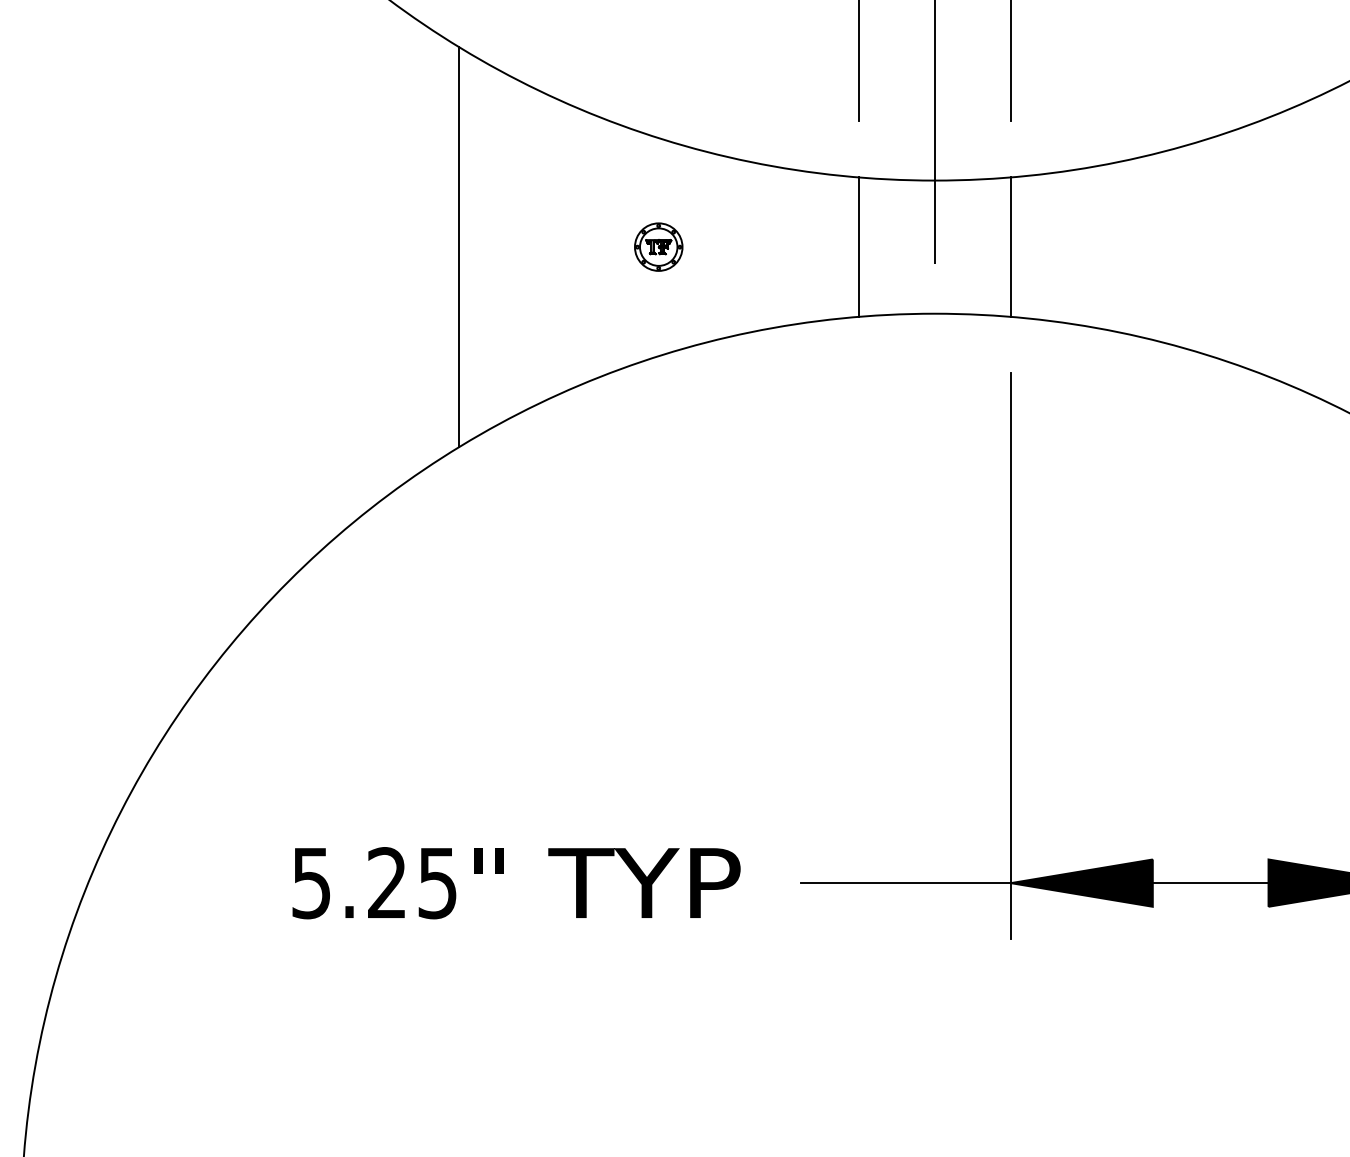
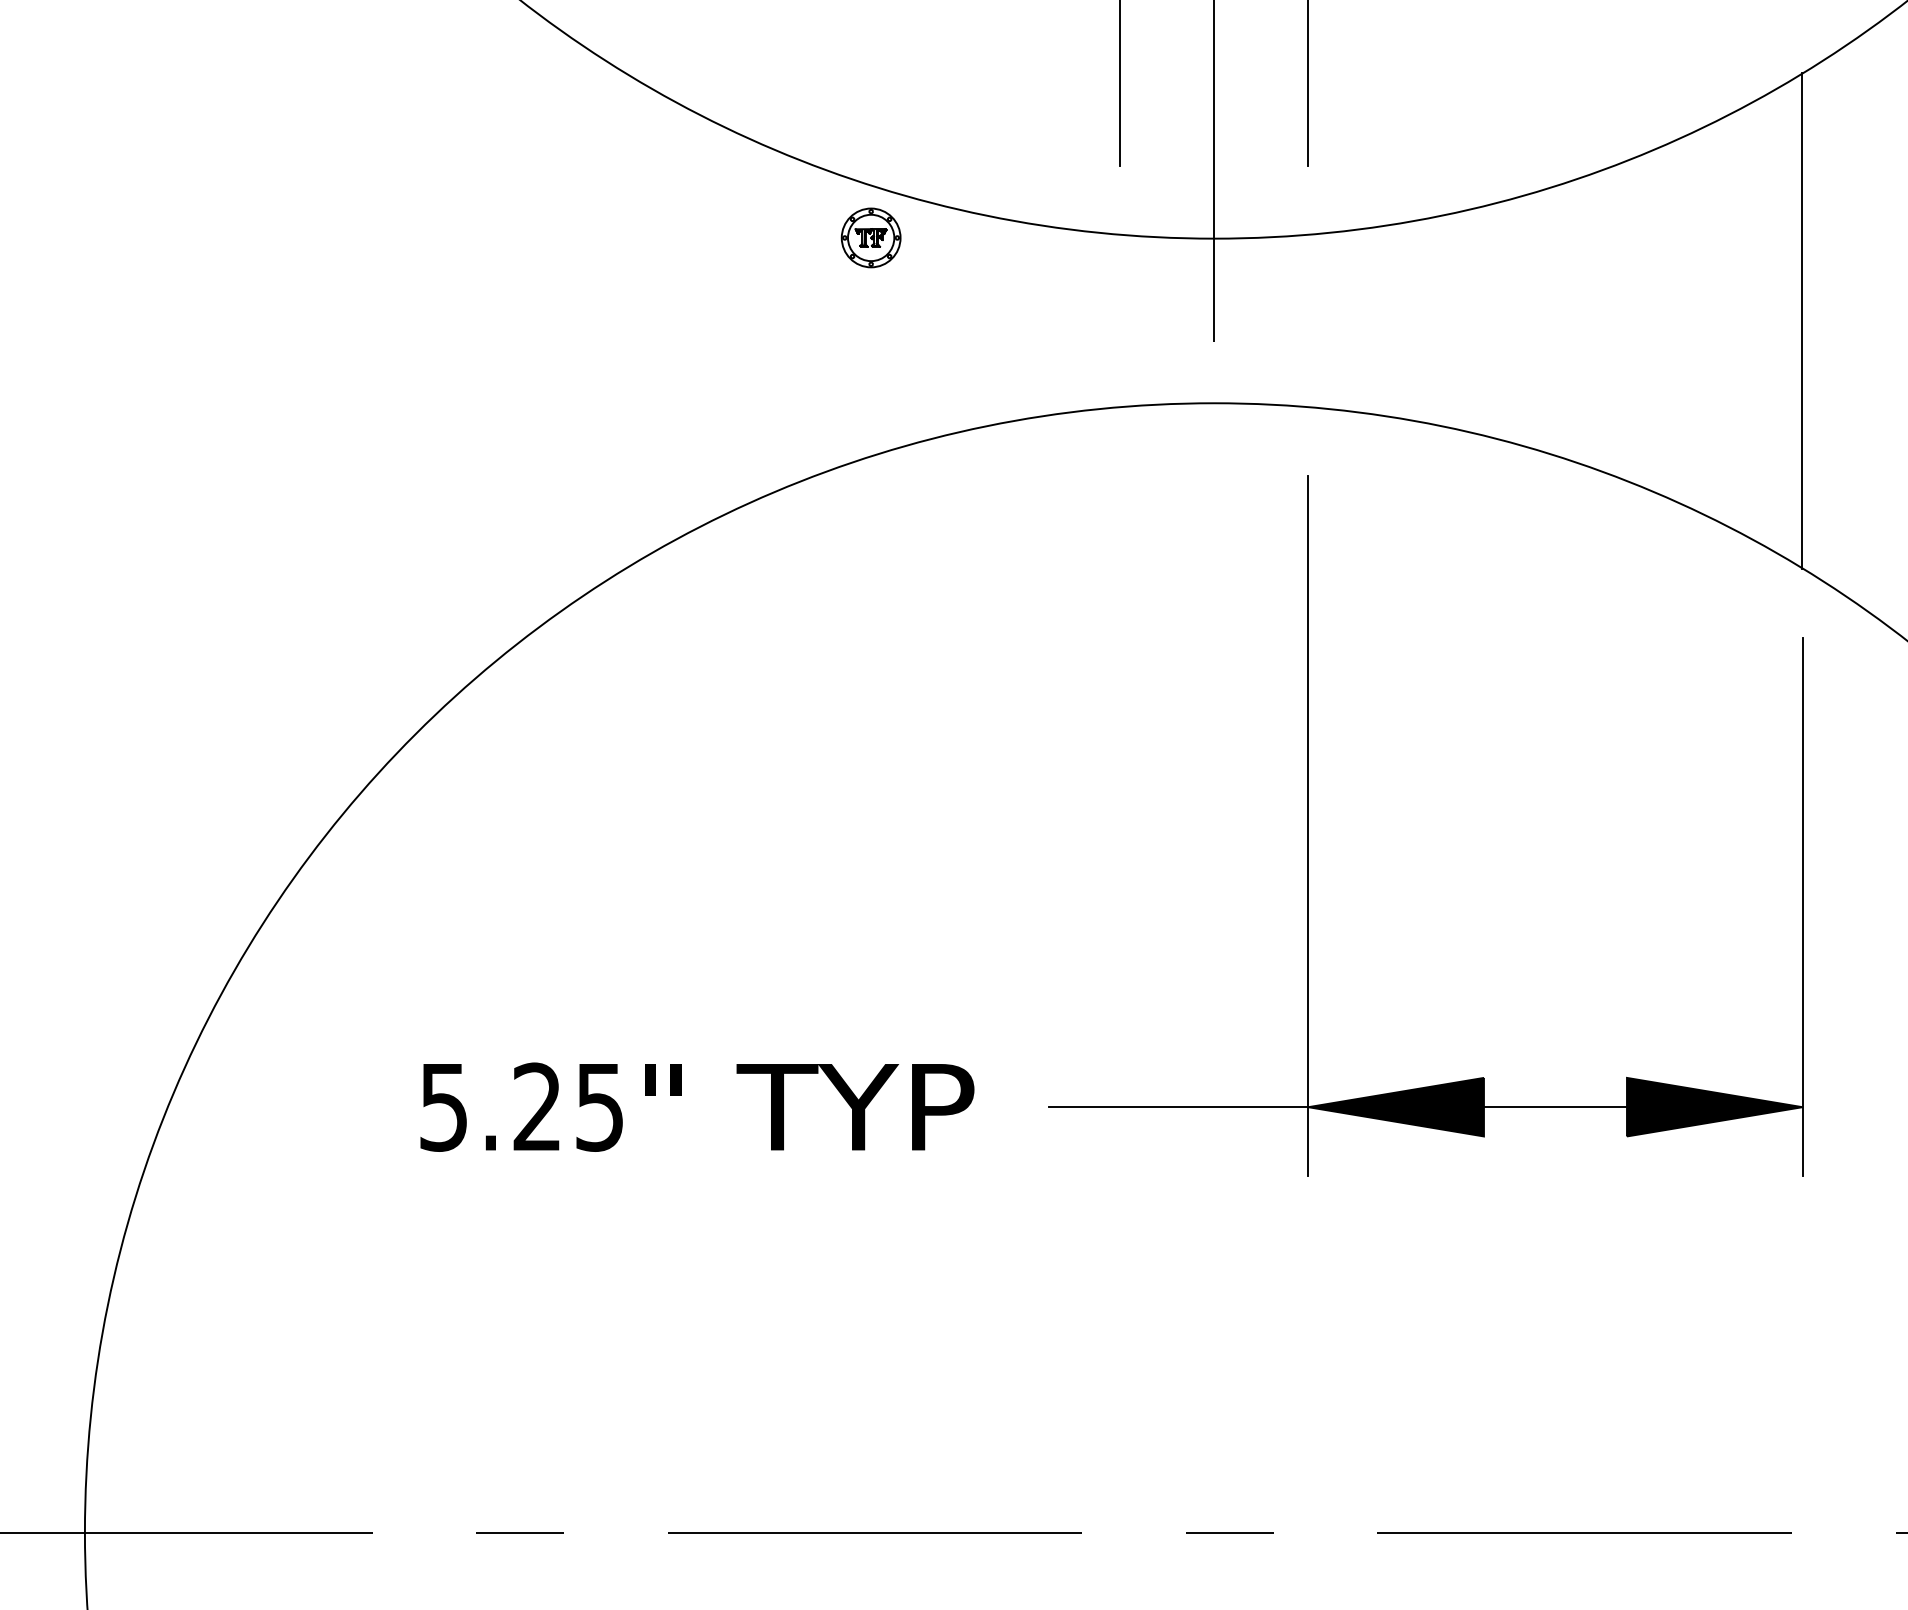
line: (459, 246) -> (626, 320), removed
part: (658, 246) -> (870, 237), moved
line: (858, 246) -> (1120, 320), removed
line: (1010, 246) -> (1308, 320), removed

